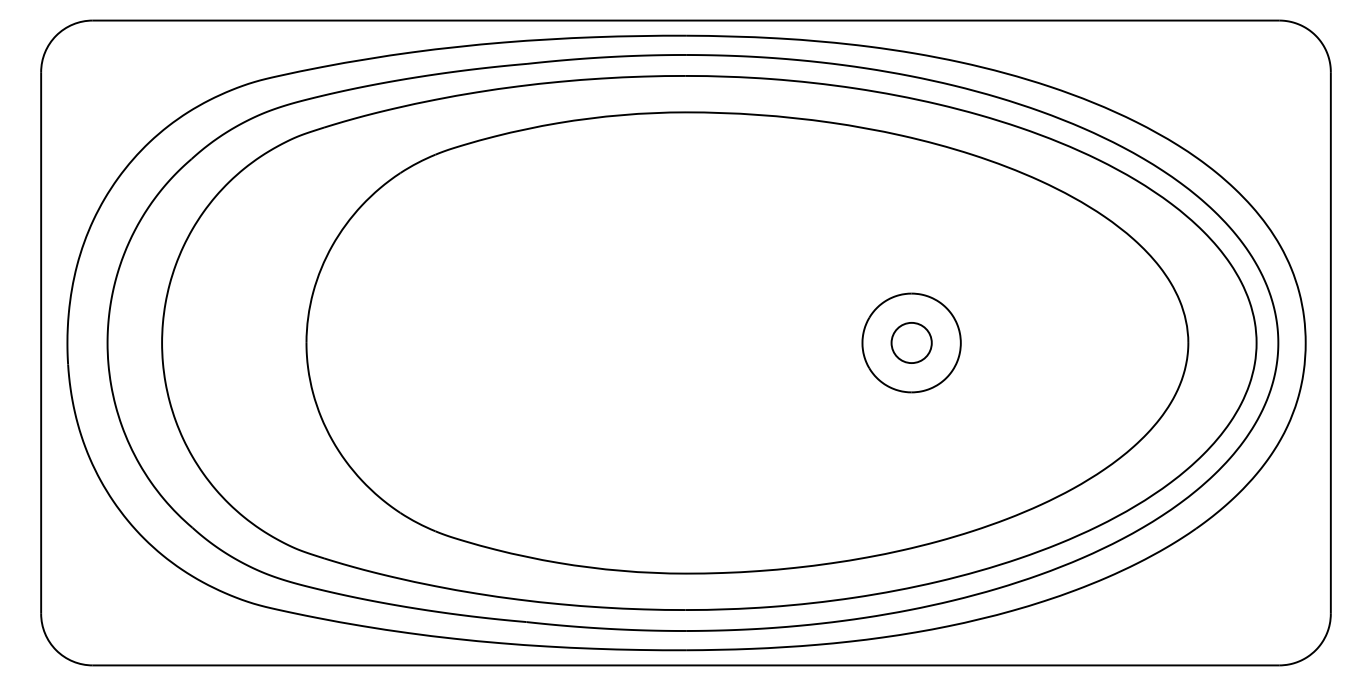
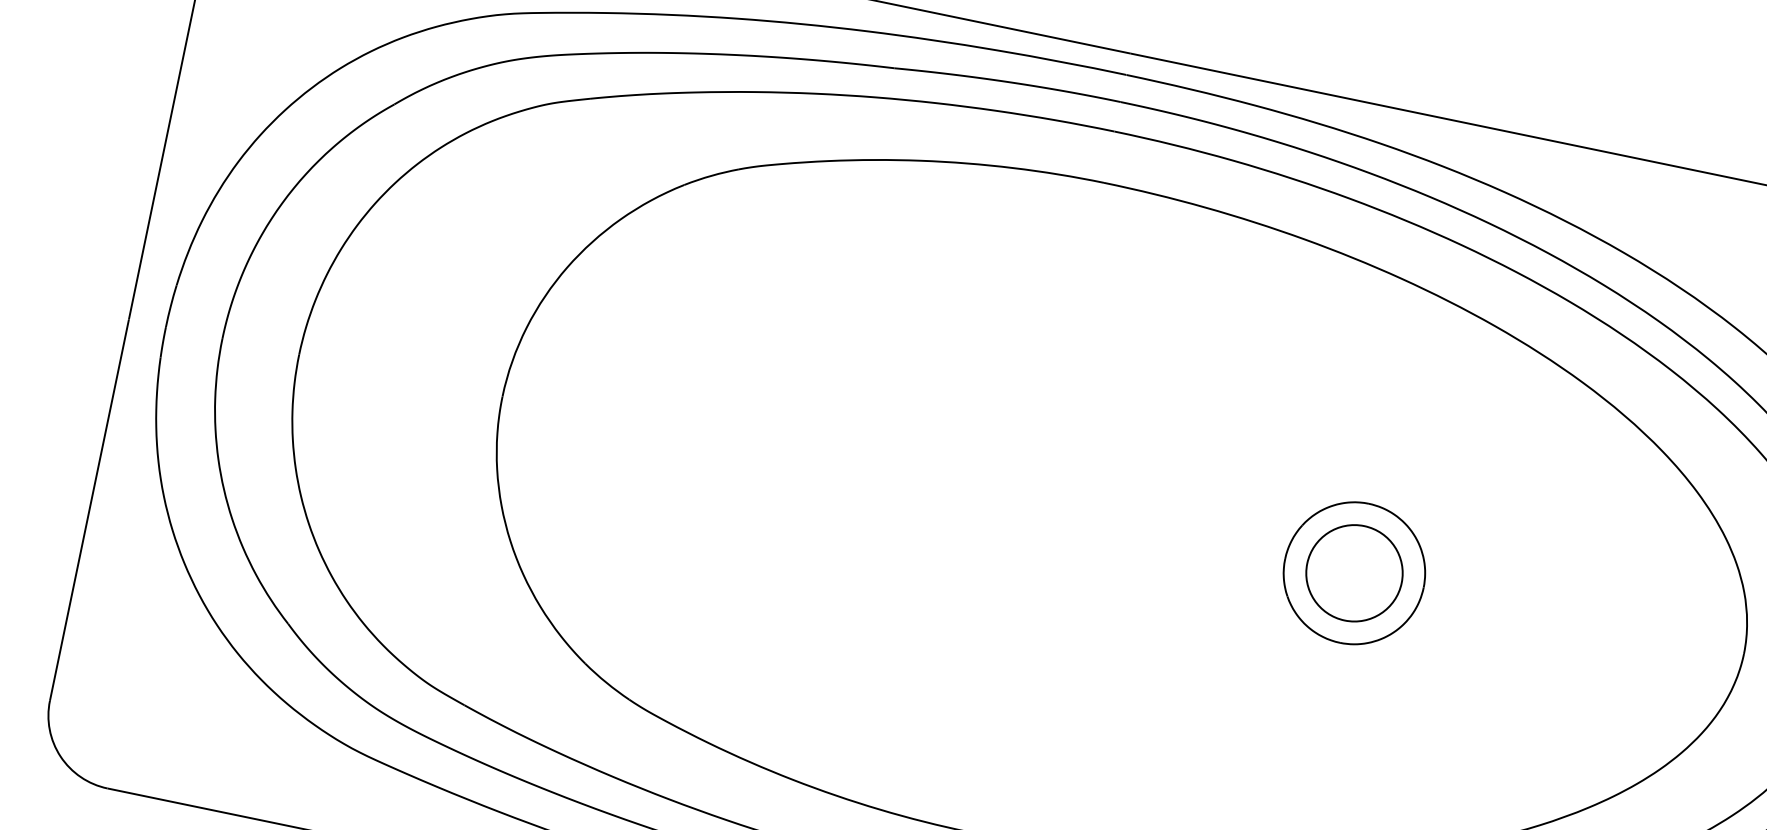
circle: (911, 342) -> (1354, 572), size x1.67

